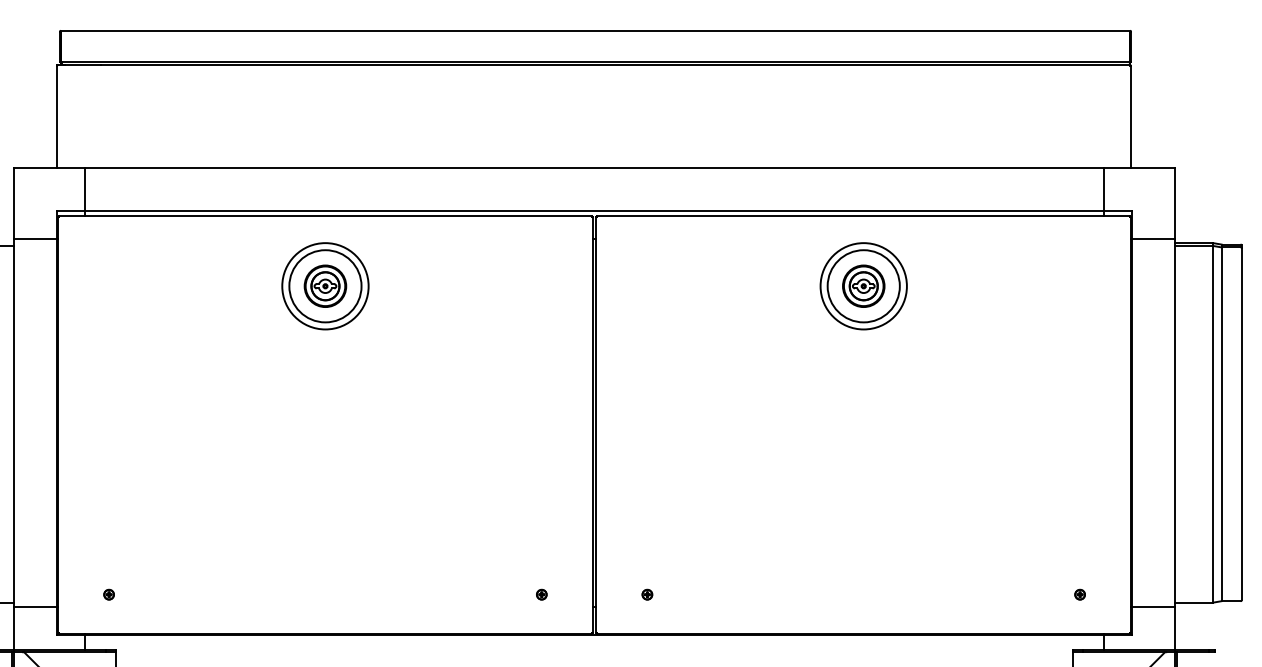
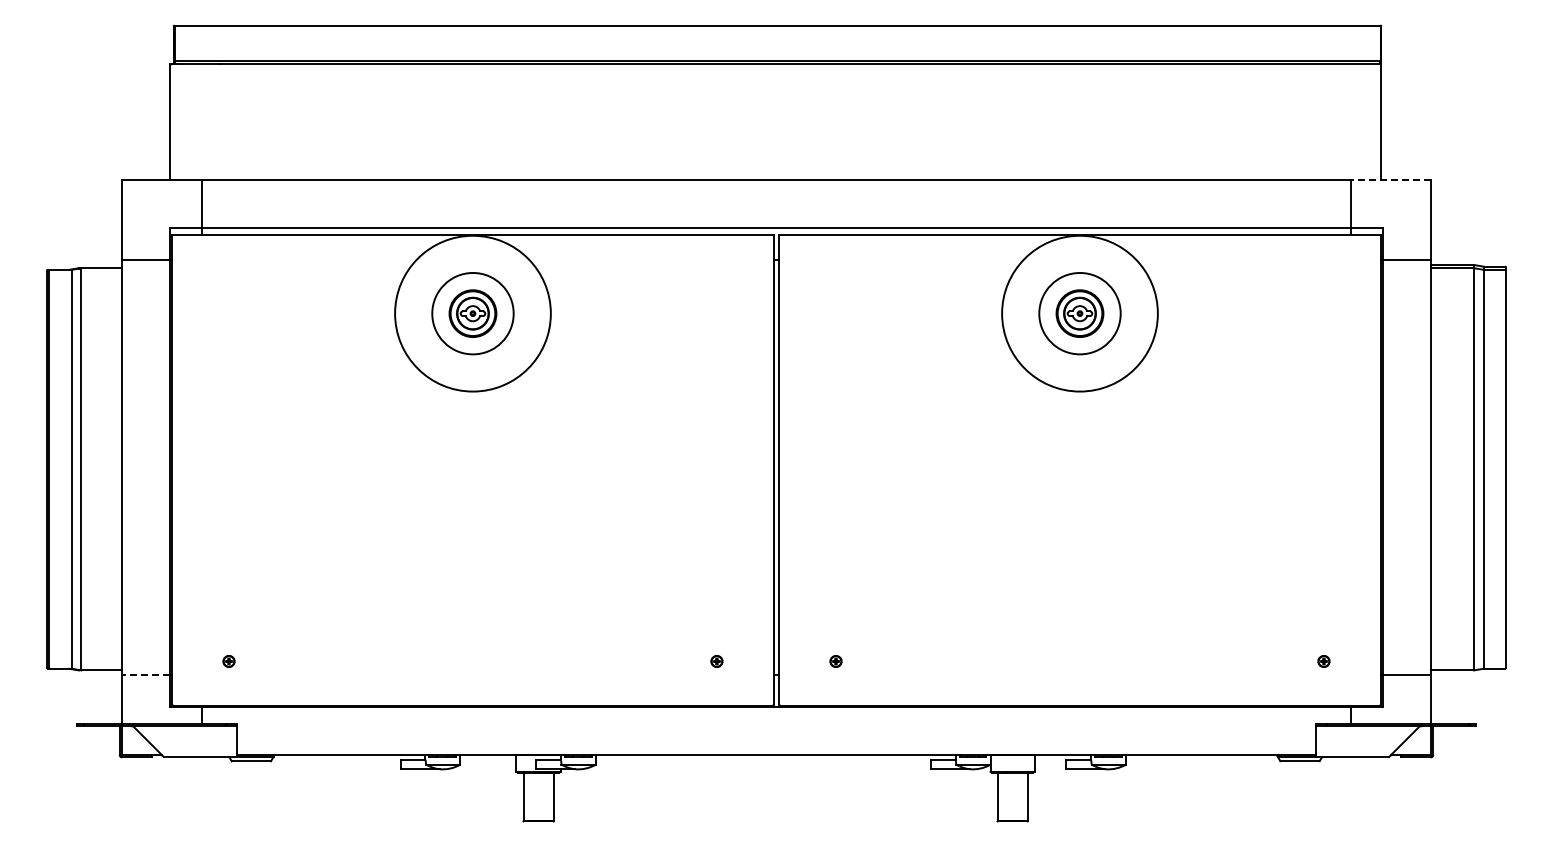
line: (1140, 168) -> (1391, 180), solid -> dashed
circle: (325, 286) -> (472, 313), size x1.6
circle: (863, 286) -> (1079, 313), size x1.6
line: (35, 607) -> (146, 675), solid -> dashed

